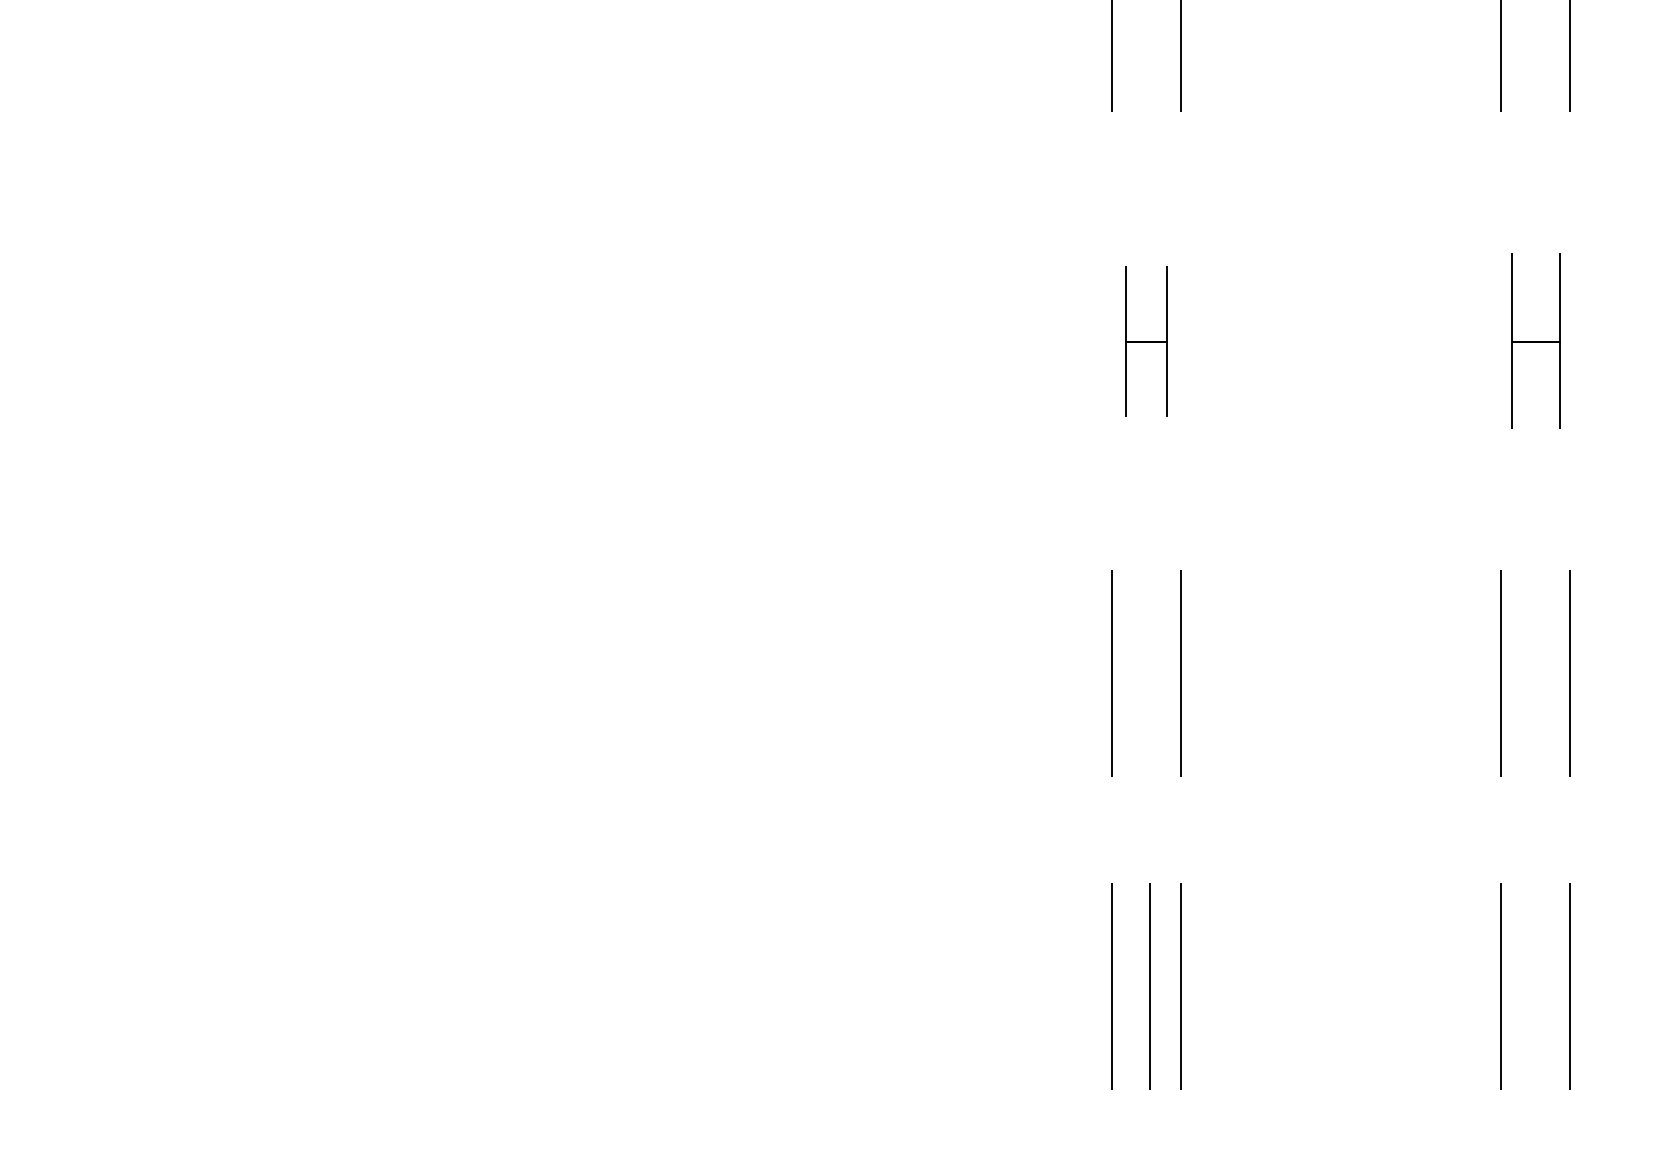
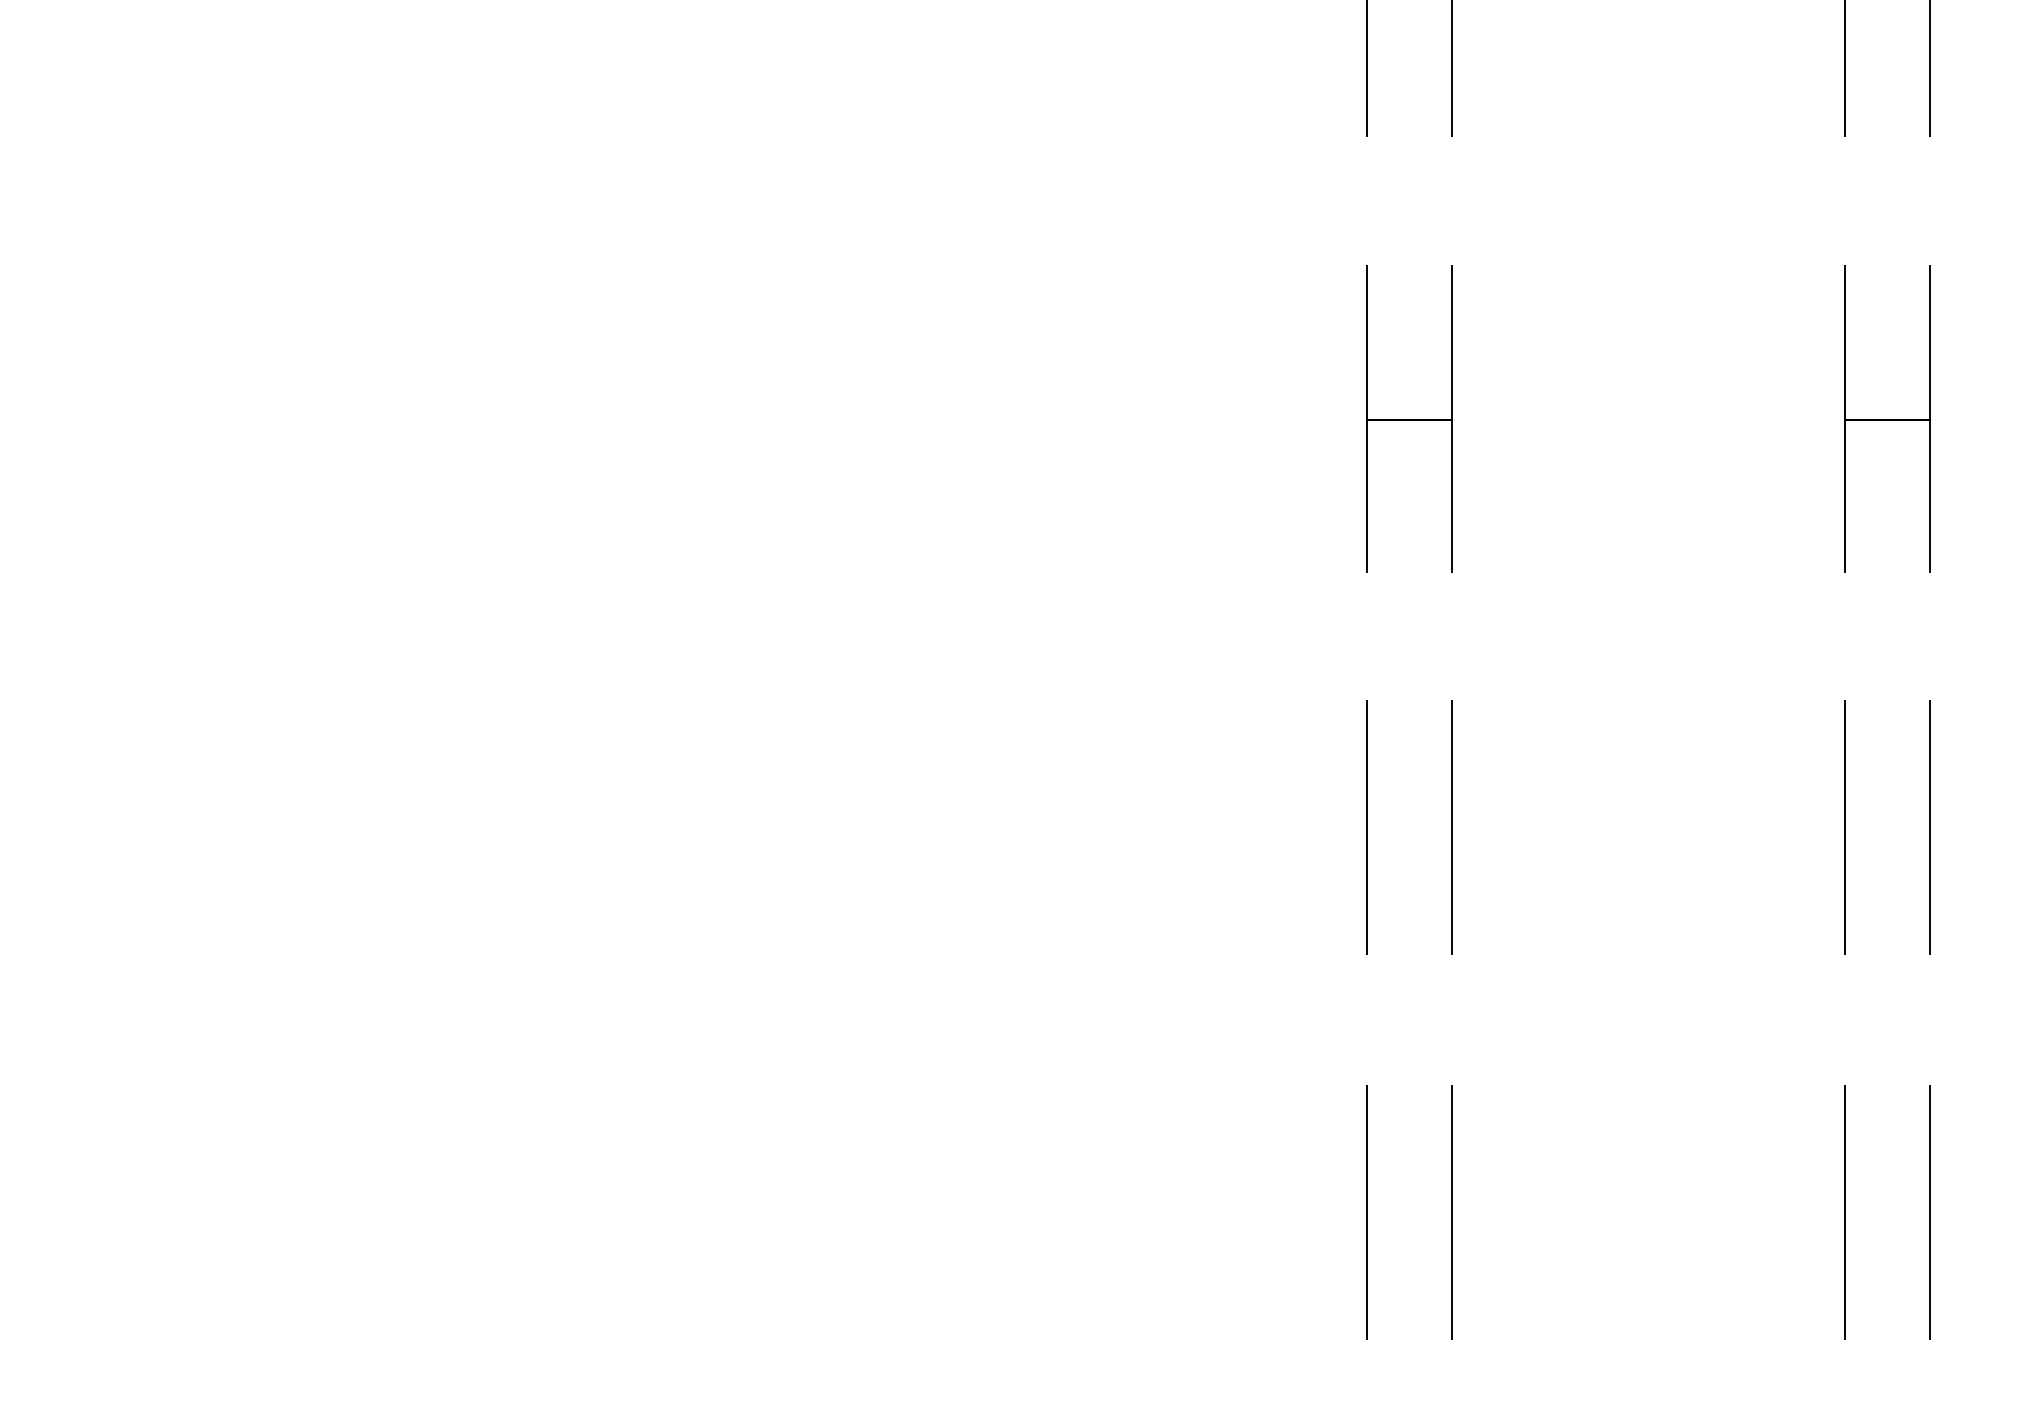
part: (1146, 341) -> (1408, 419), size x1.67
part: (1535, 341) -> (1886, 419), size x1.43
line: (1149, 986) -> (1412, 1211), removed

